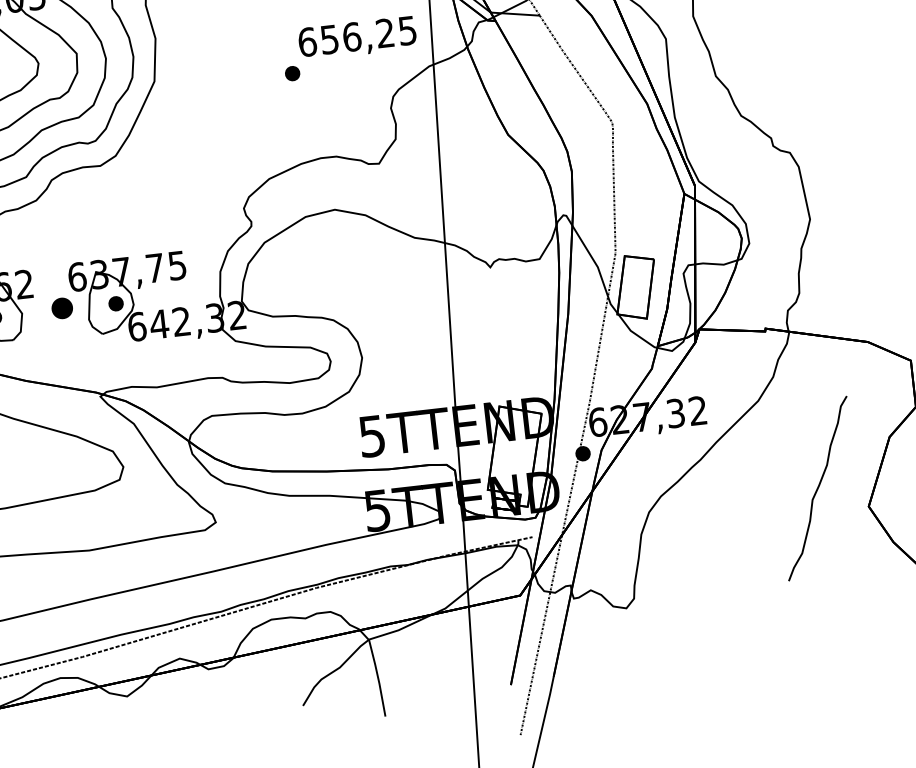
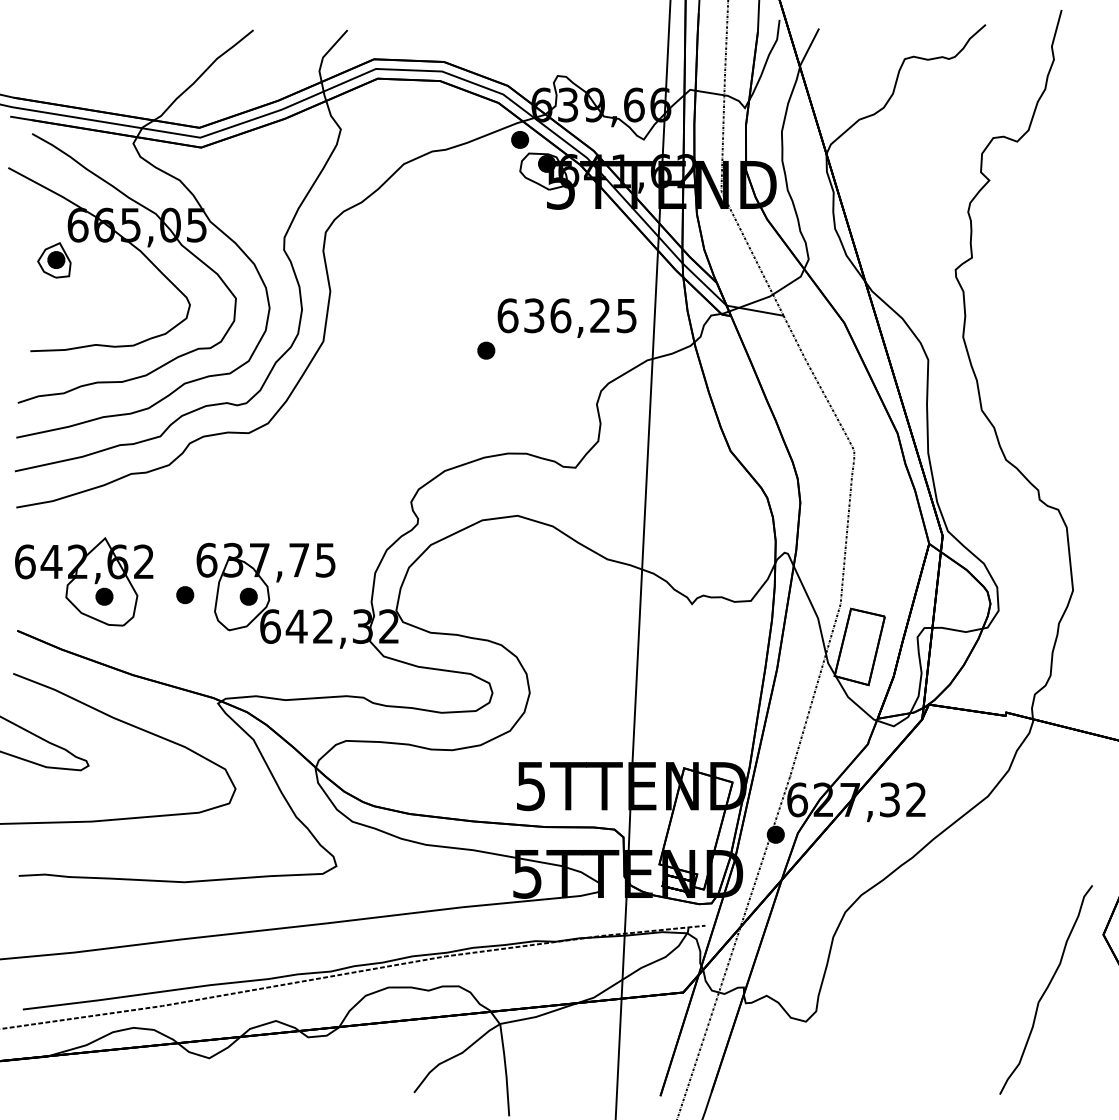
text: (329, 39) -> (534, 315), 656,25 -> 636,25
part: (62, 308) -> (185, 595), size x0.71
curve: (817, 488) -> (1045, 989), moved

